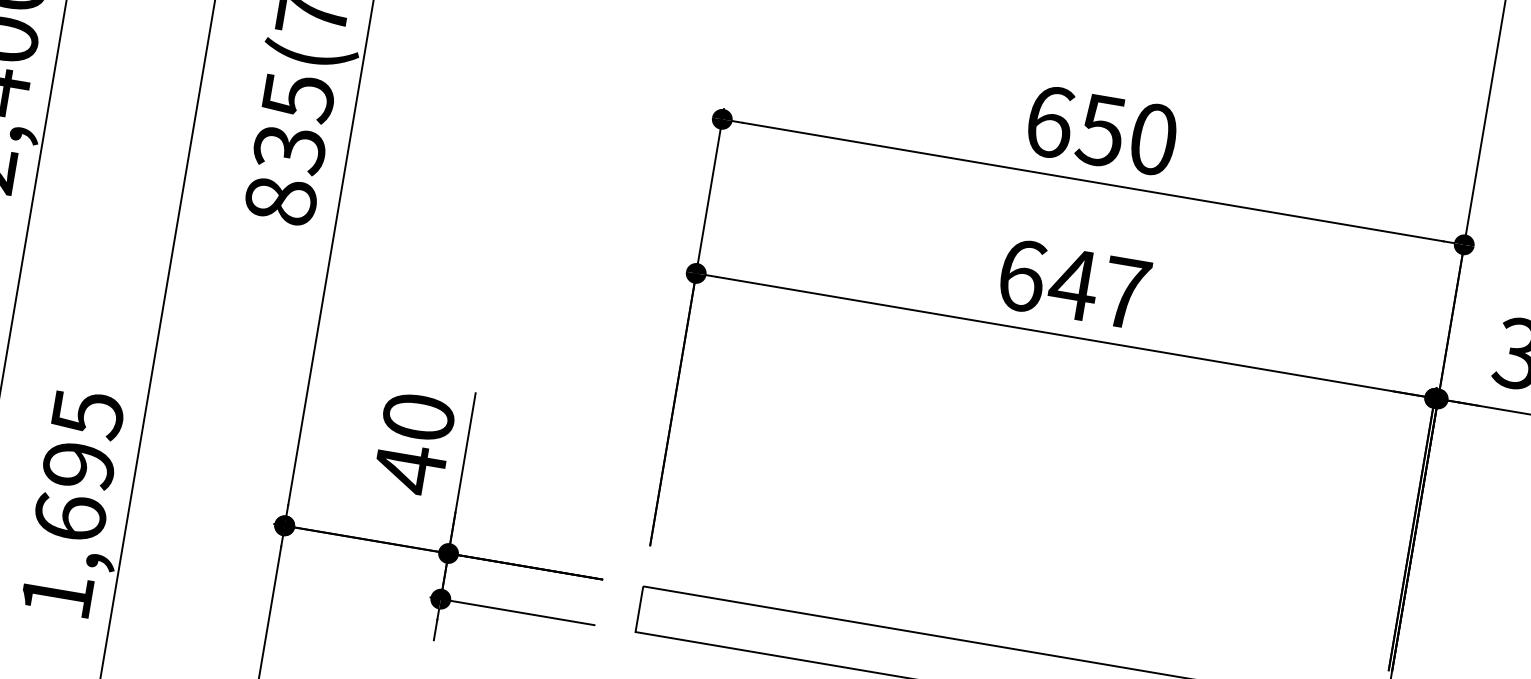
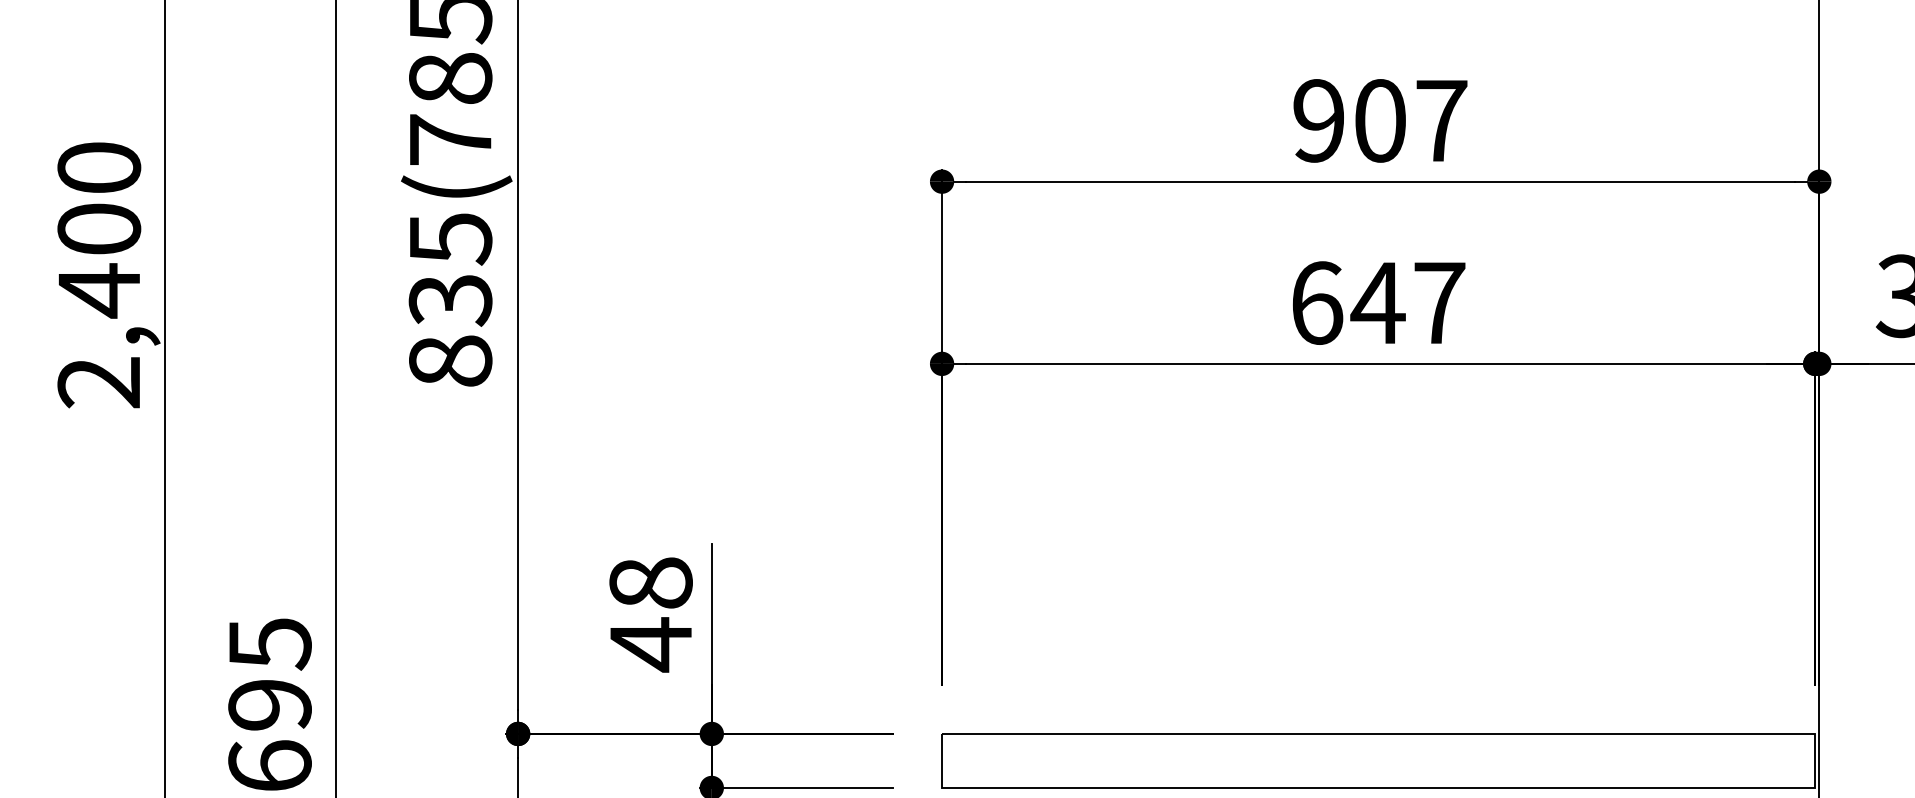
text: (1101, 130) -> (1380, 120), 650 -> 907
text: (418, 416) -> (650, 582), 40 -> 48

